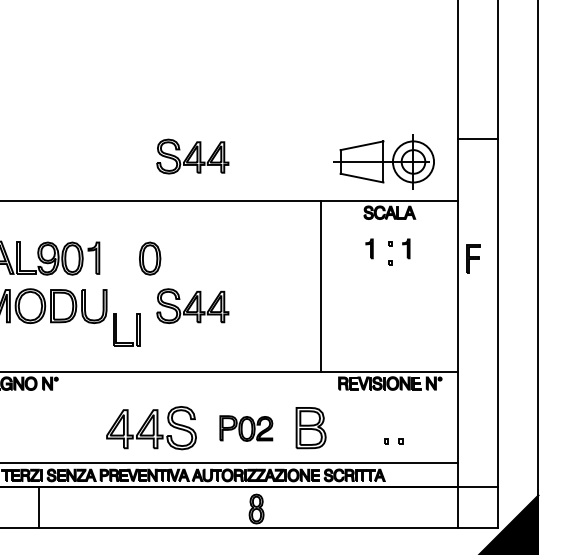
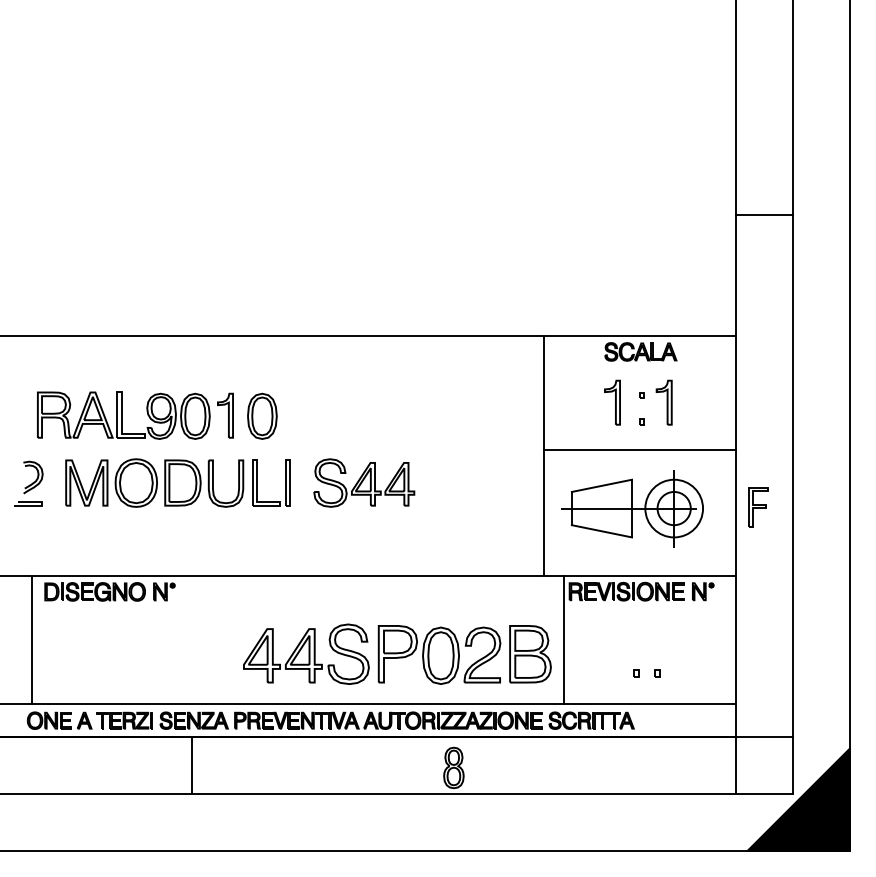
line: (477, 138) -> (764, 214), moved
part: (192, 156) -> (364, 272), removed
part: (383, 161) -> (632, 508), moved
part: (369, 248) -> (612, 402), size x1.67
part: (405, 248) -> (663, 402), size x1.67
part: (150, 258) -> (262, 415), moved
part: (473, 258) -> (758, 507), moved
line: (389, 282) -> (640, 450), added
part: (116, 329) -> (257, 482), moved
line: (335, 417) -> (564, 639), added
part: (246, 428) -> (439, 654), size x1.67
line: (38, 507) -> (191, 765), moved

